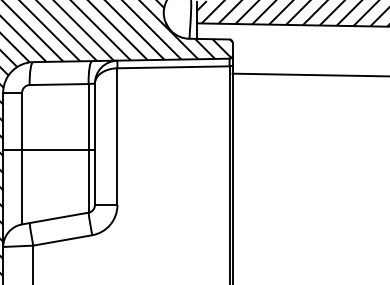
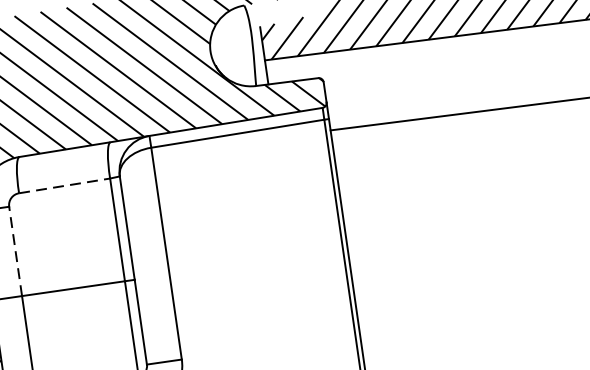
line: (59, 84) -> (65, 185), solid -> dashed
line: (22, 121) -> (16, 251), solid -> dashed

